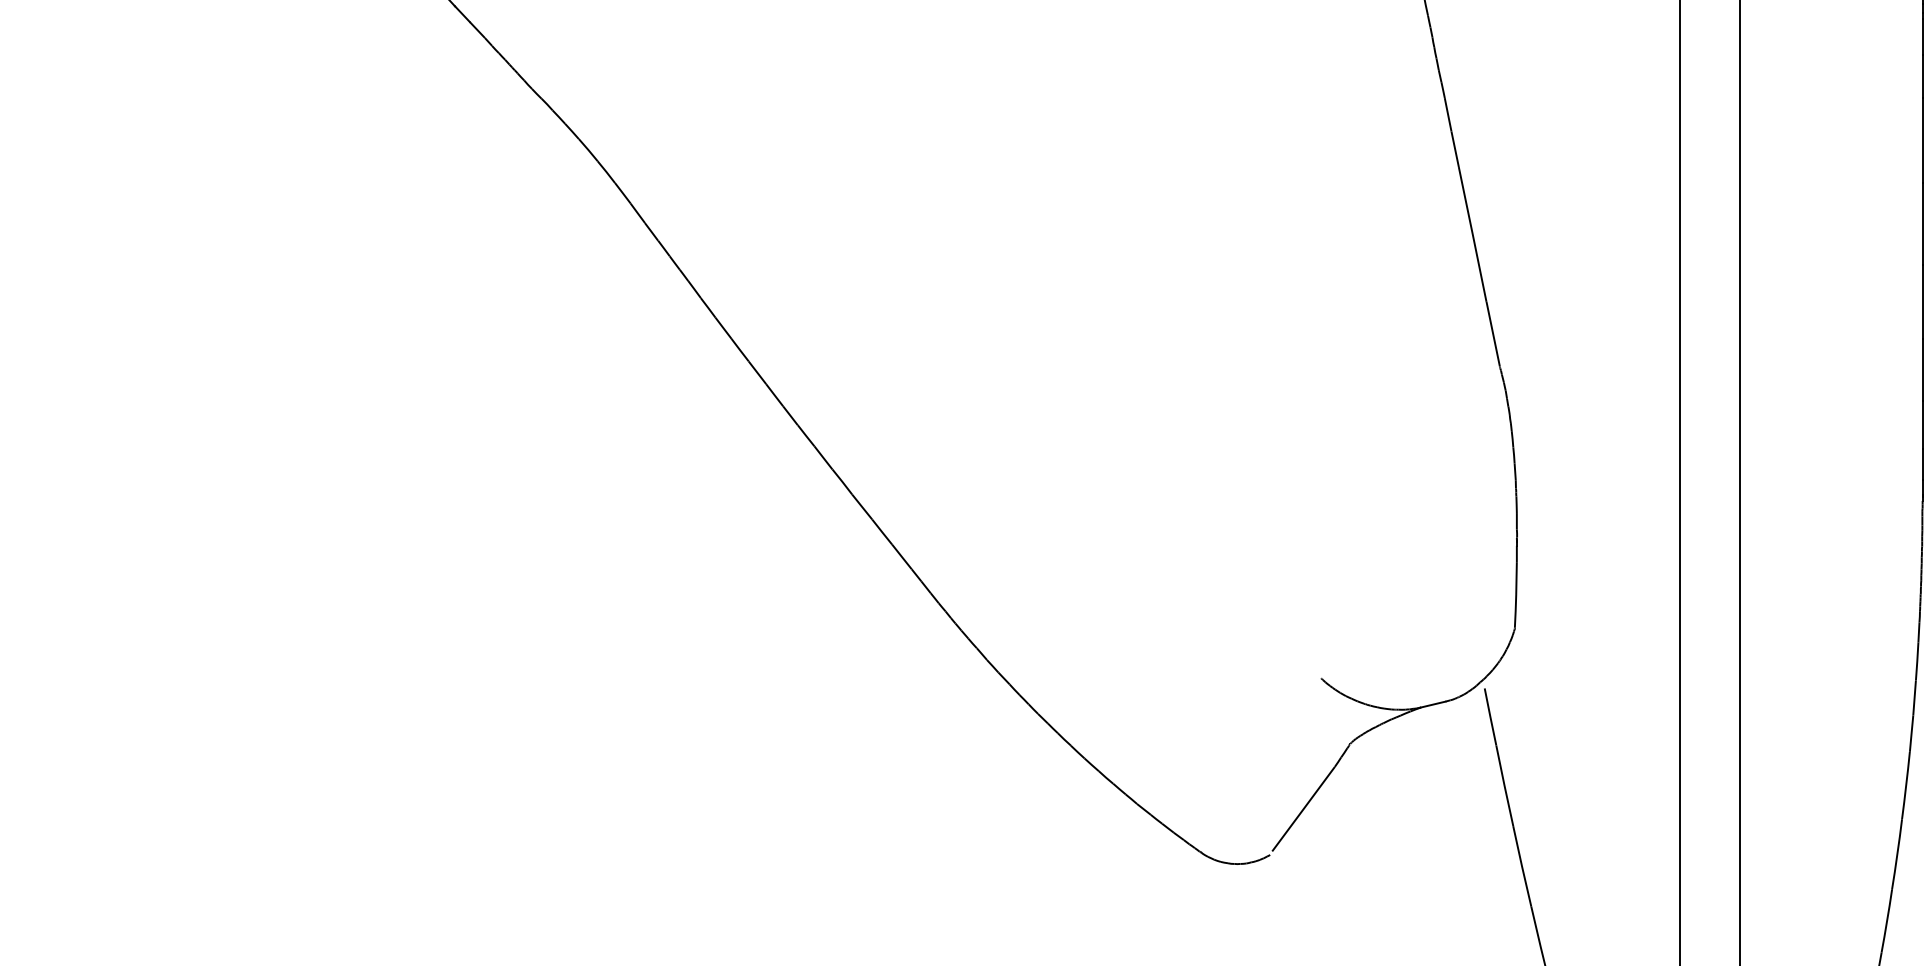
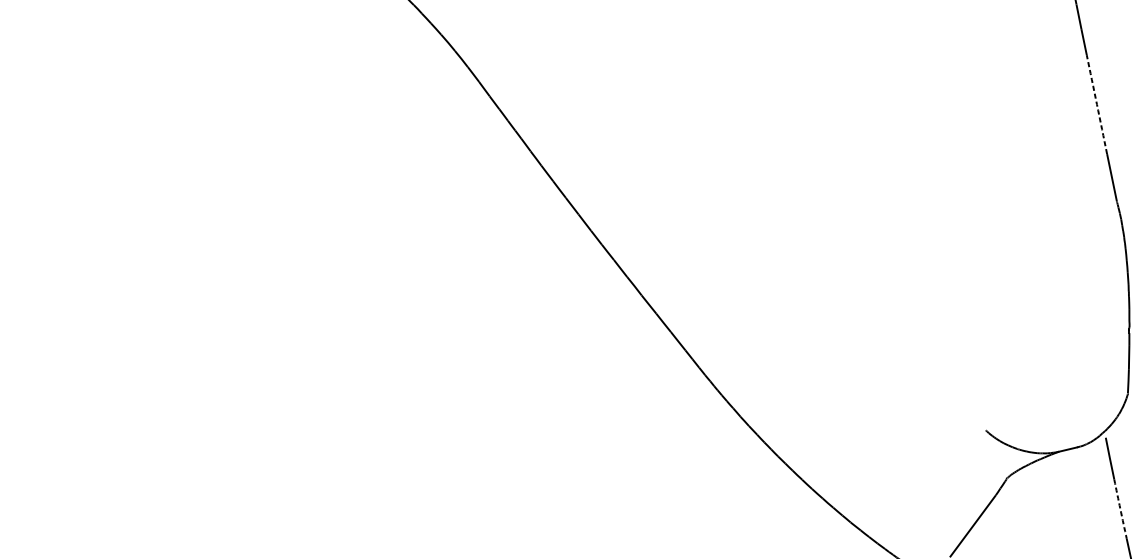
arc: (1472, 234) -> (1096, 104), solid -> dashed
arc: (1504, 785) -> (1120, 508), solid -> dashed

